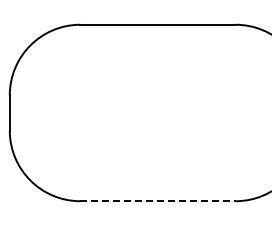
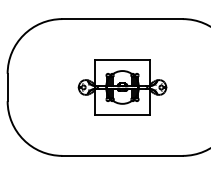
part: (157, 112) -> (122, 87), added
line: (157, 201) -> (122, 156), dashed -> solid

